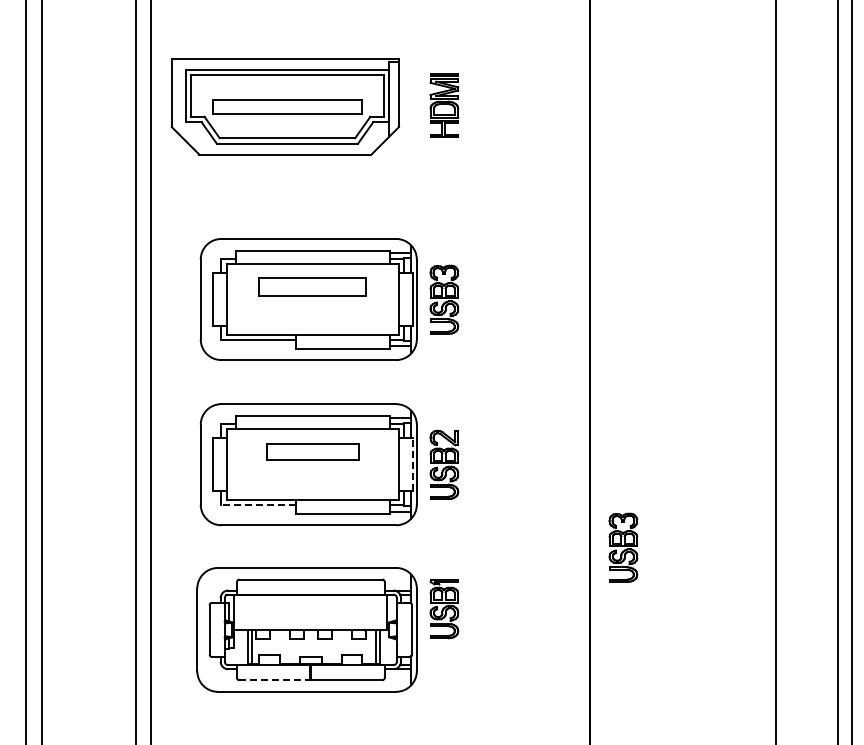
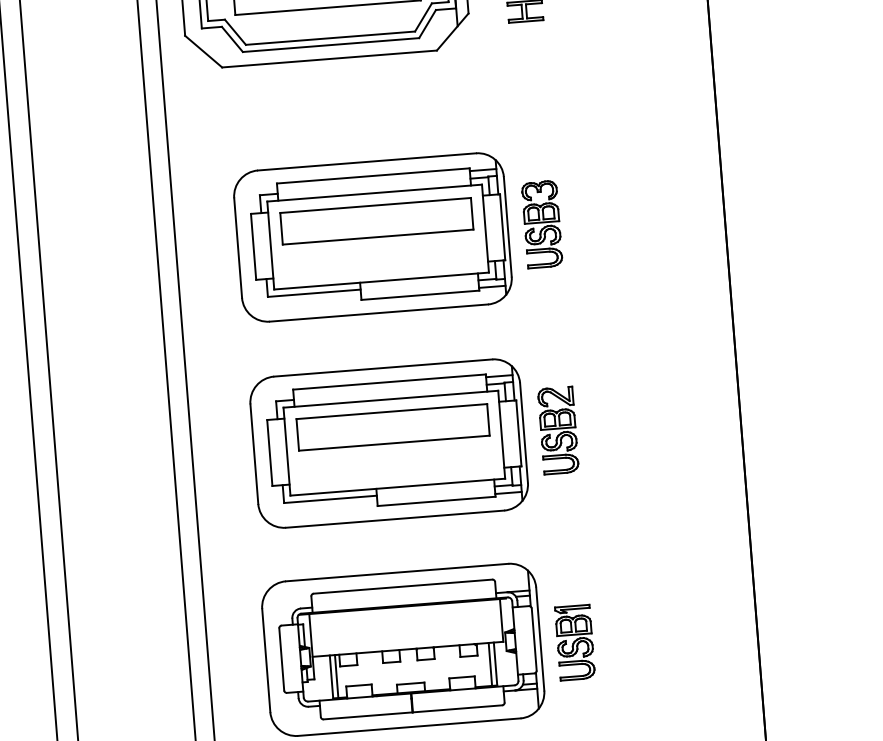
part: (312, 286) -> (376, 220), size x1.43
part: (312, 451) -> (392, 426), size x1.67
line: (412, 464) -> (518, 433), dashed -> solid
line: (258, 505) -> (330, 499), dashed -> solid
part: (623, 547) -> (789, 516), removed
part: (444, 609) -> (575, 643), moved
line: (274, 680) -> (367, 716), dashed -> solid

